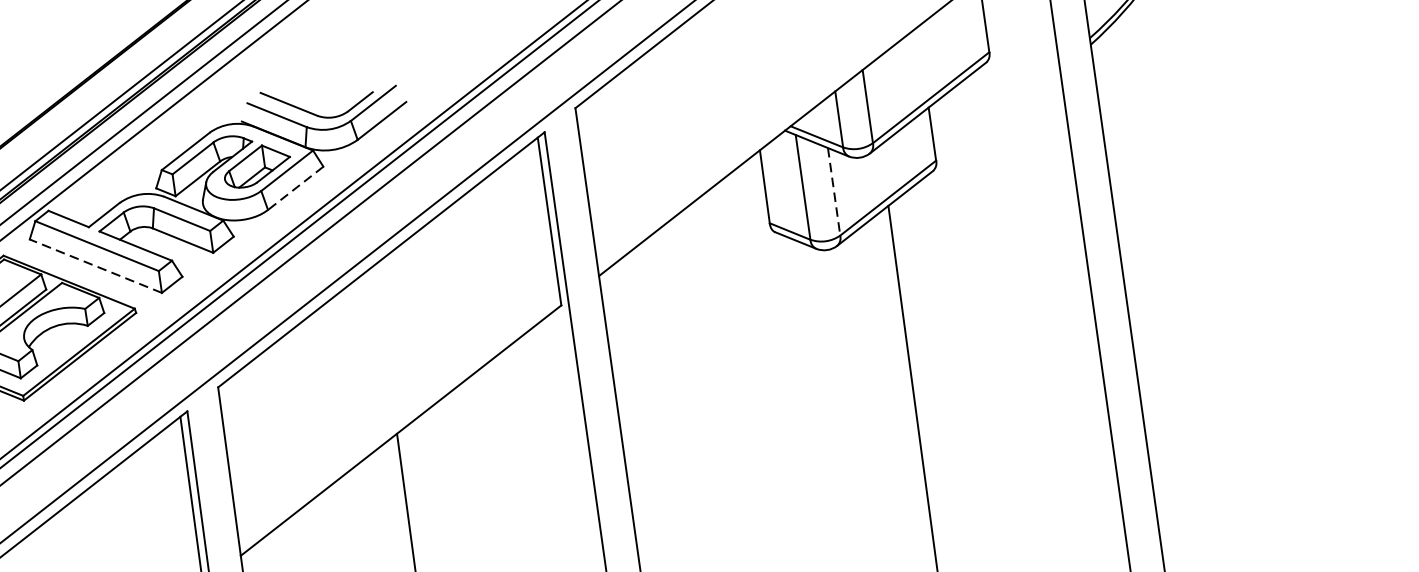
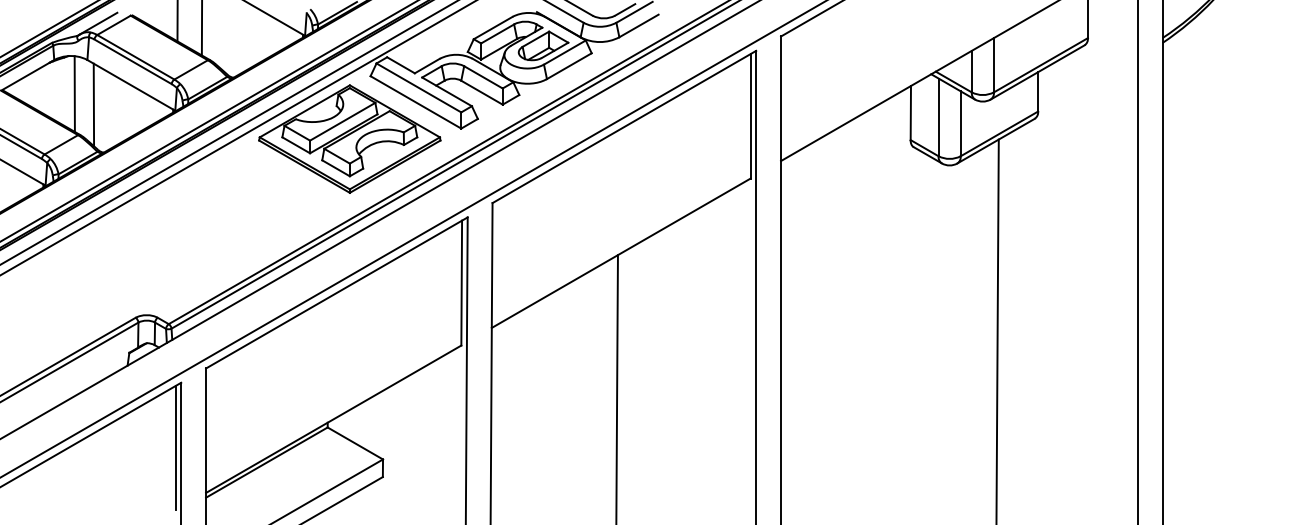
line: (296, 188) -> (569, 66), dashed -> solid
line: (833, 192) -> (960, 124), dashed -> solid
line: (95, 266) -> (415, 102), dashed -> solid

